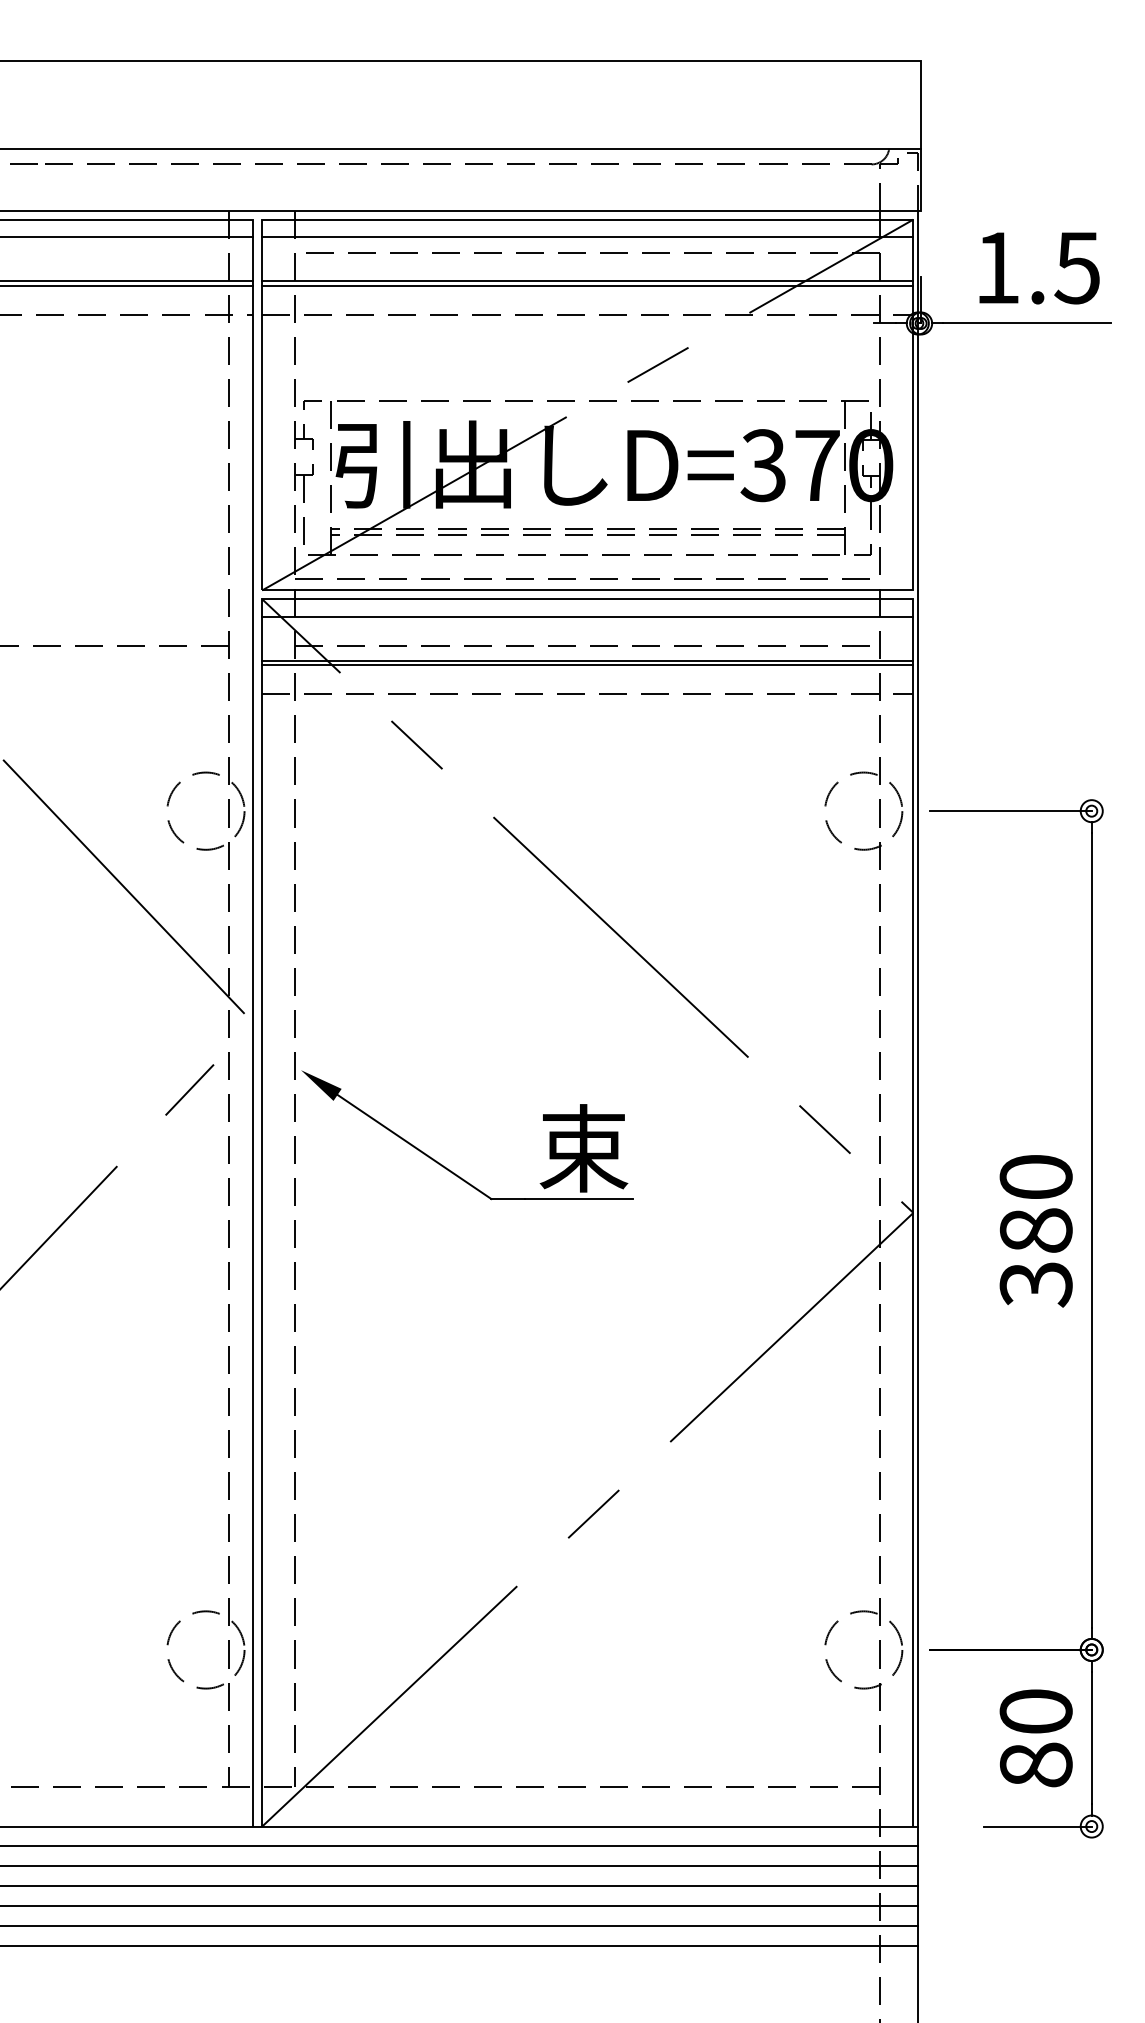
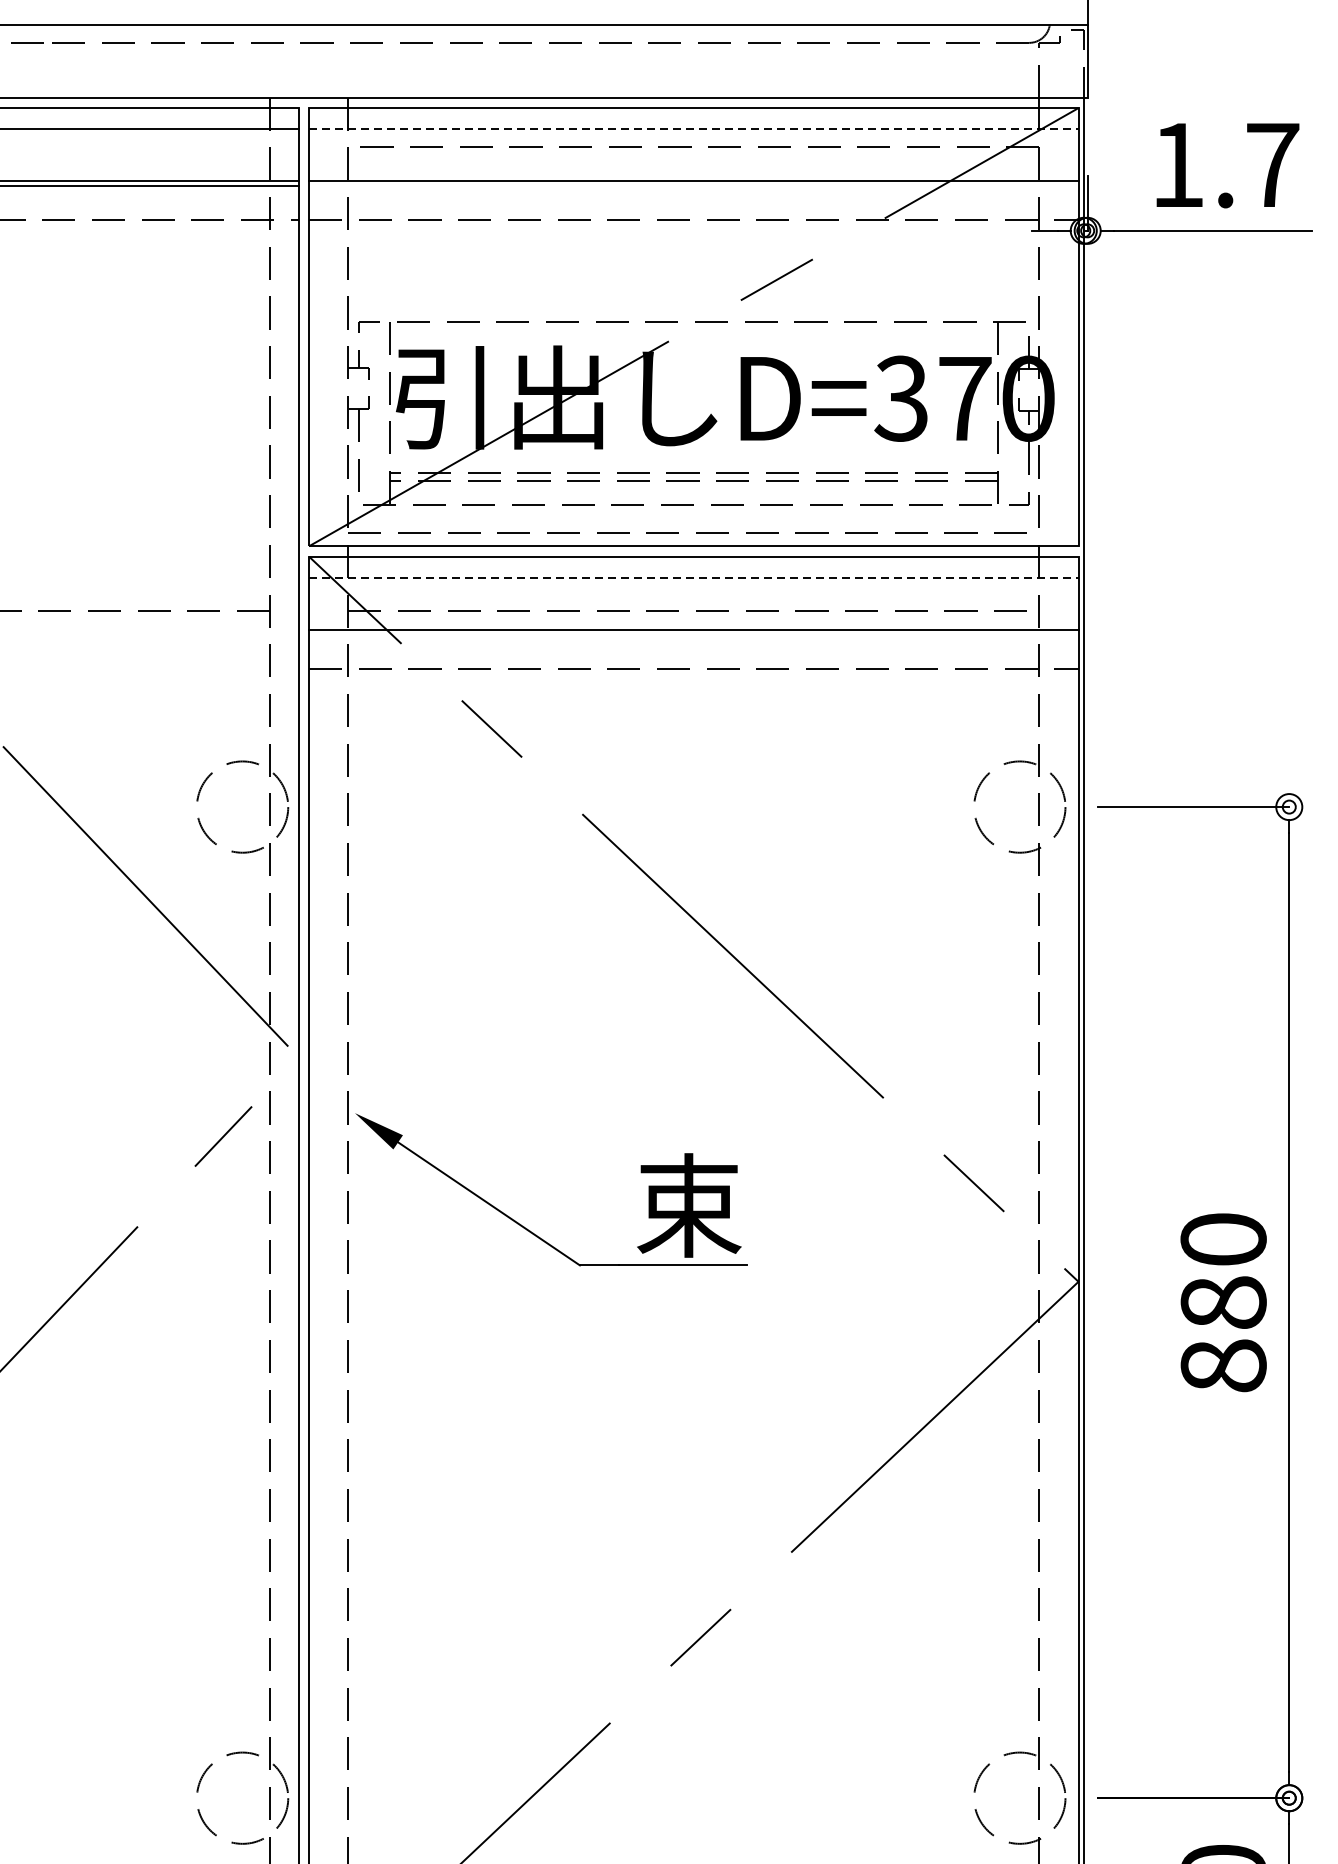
line: (587, 237) -> (693, 129), solid -> dashed
text: (1077, 268) -> (1272, 165), 1.5 -> 1.7
line: (587, 285) -> (693, 185), removed
line: (587, 616) -> (693, 577), solid -> dashed
line: (587, 665) -> (693, 634), removed
text: (1035, 1284) -> (1222, 1366), 380 -> 880

